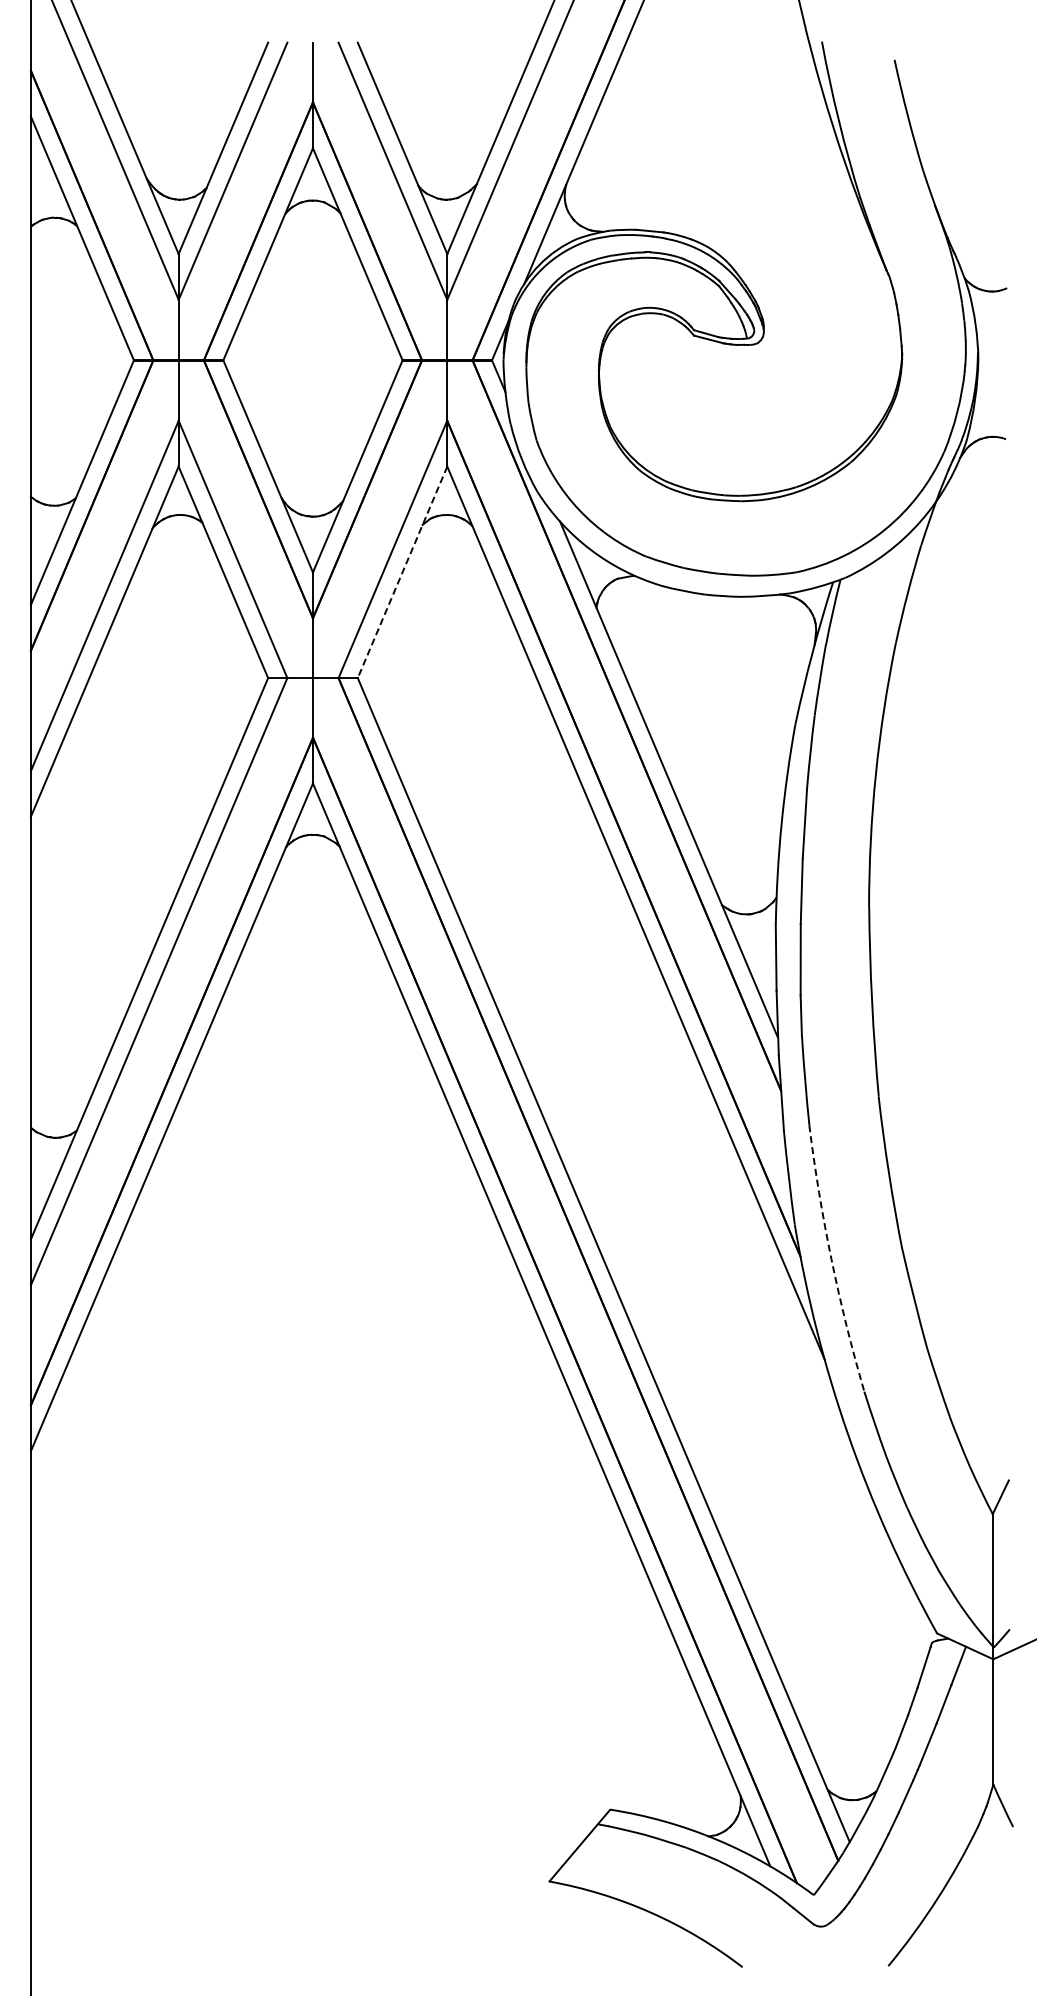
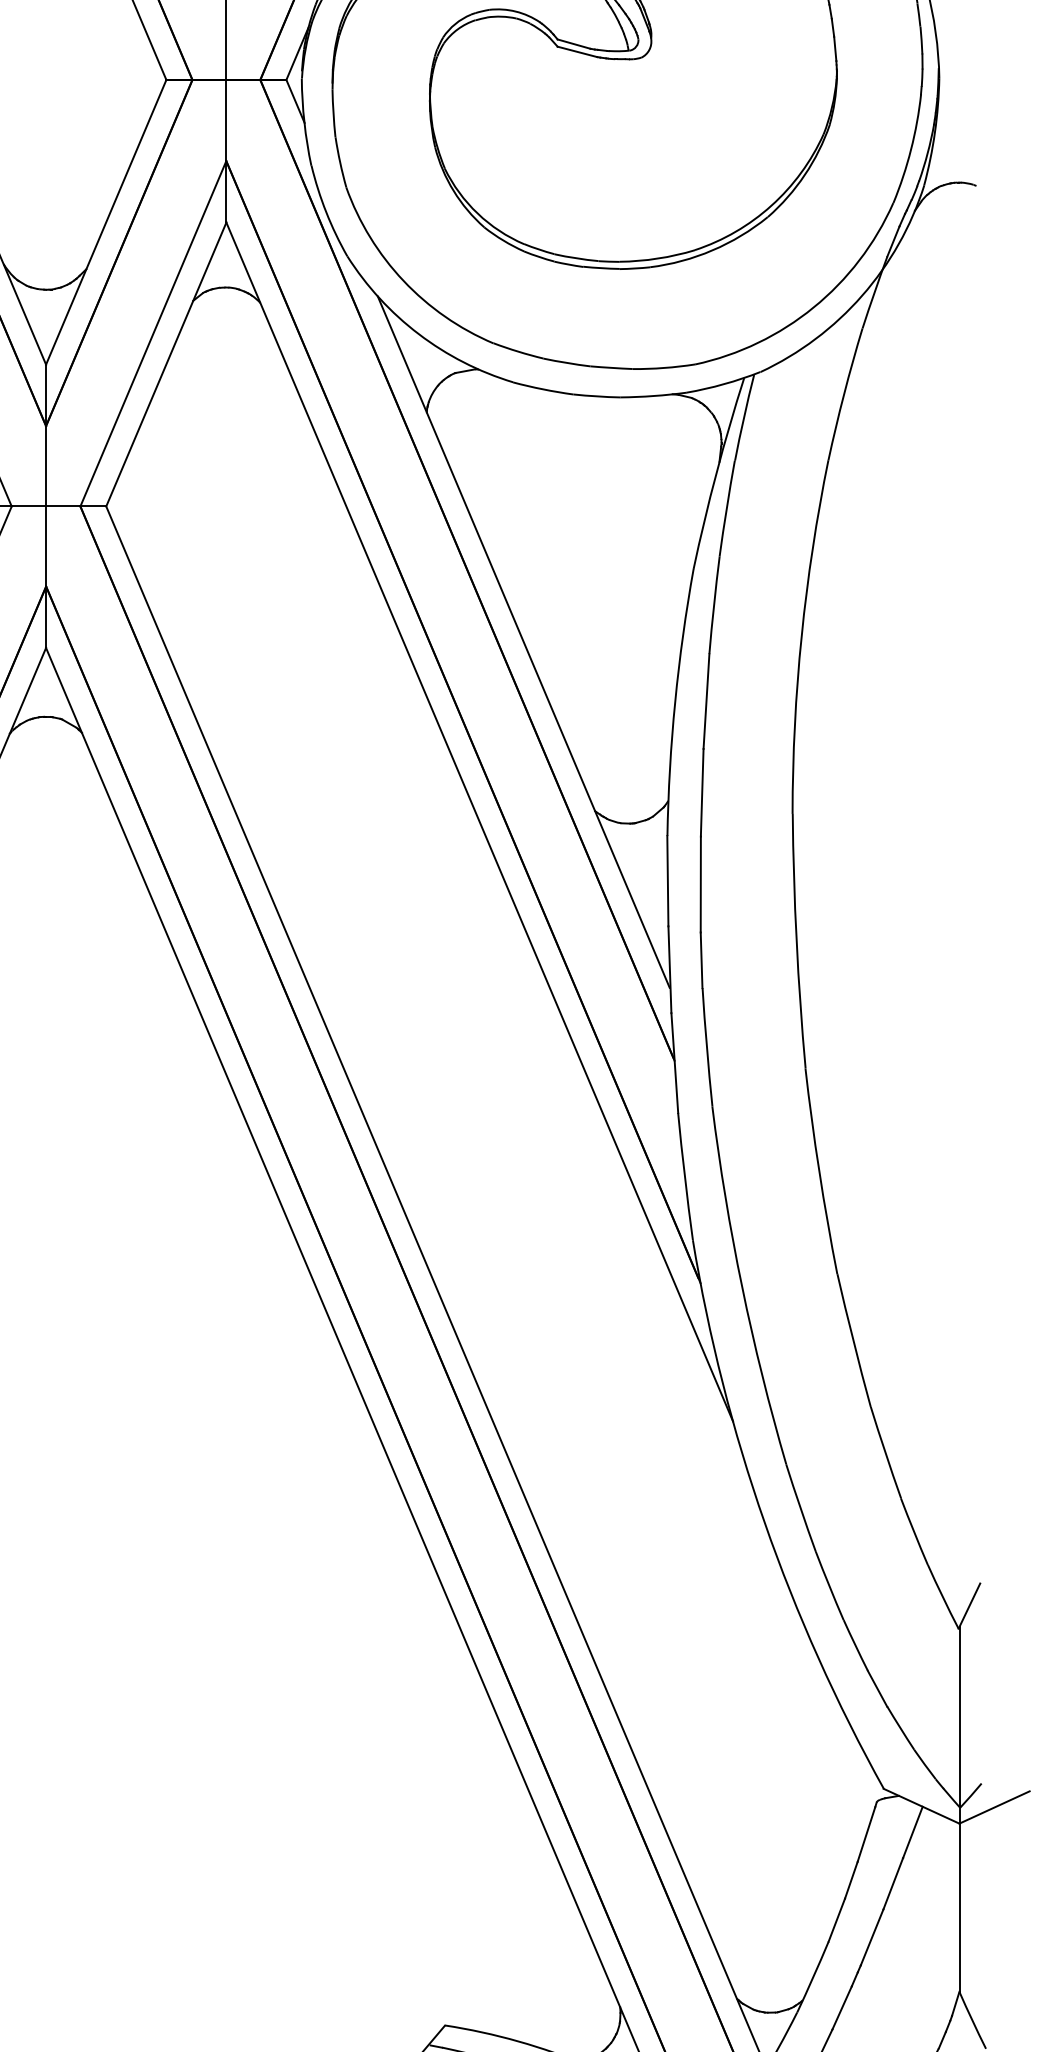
line: (402, 572) -> (166, 364), dashed -> solid
arc: (831, 1259) -> (742, 1286), dashed -> solid

